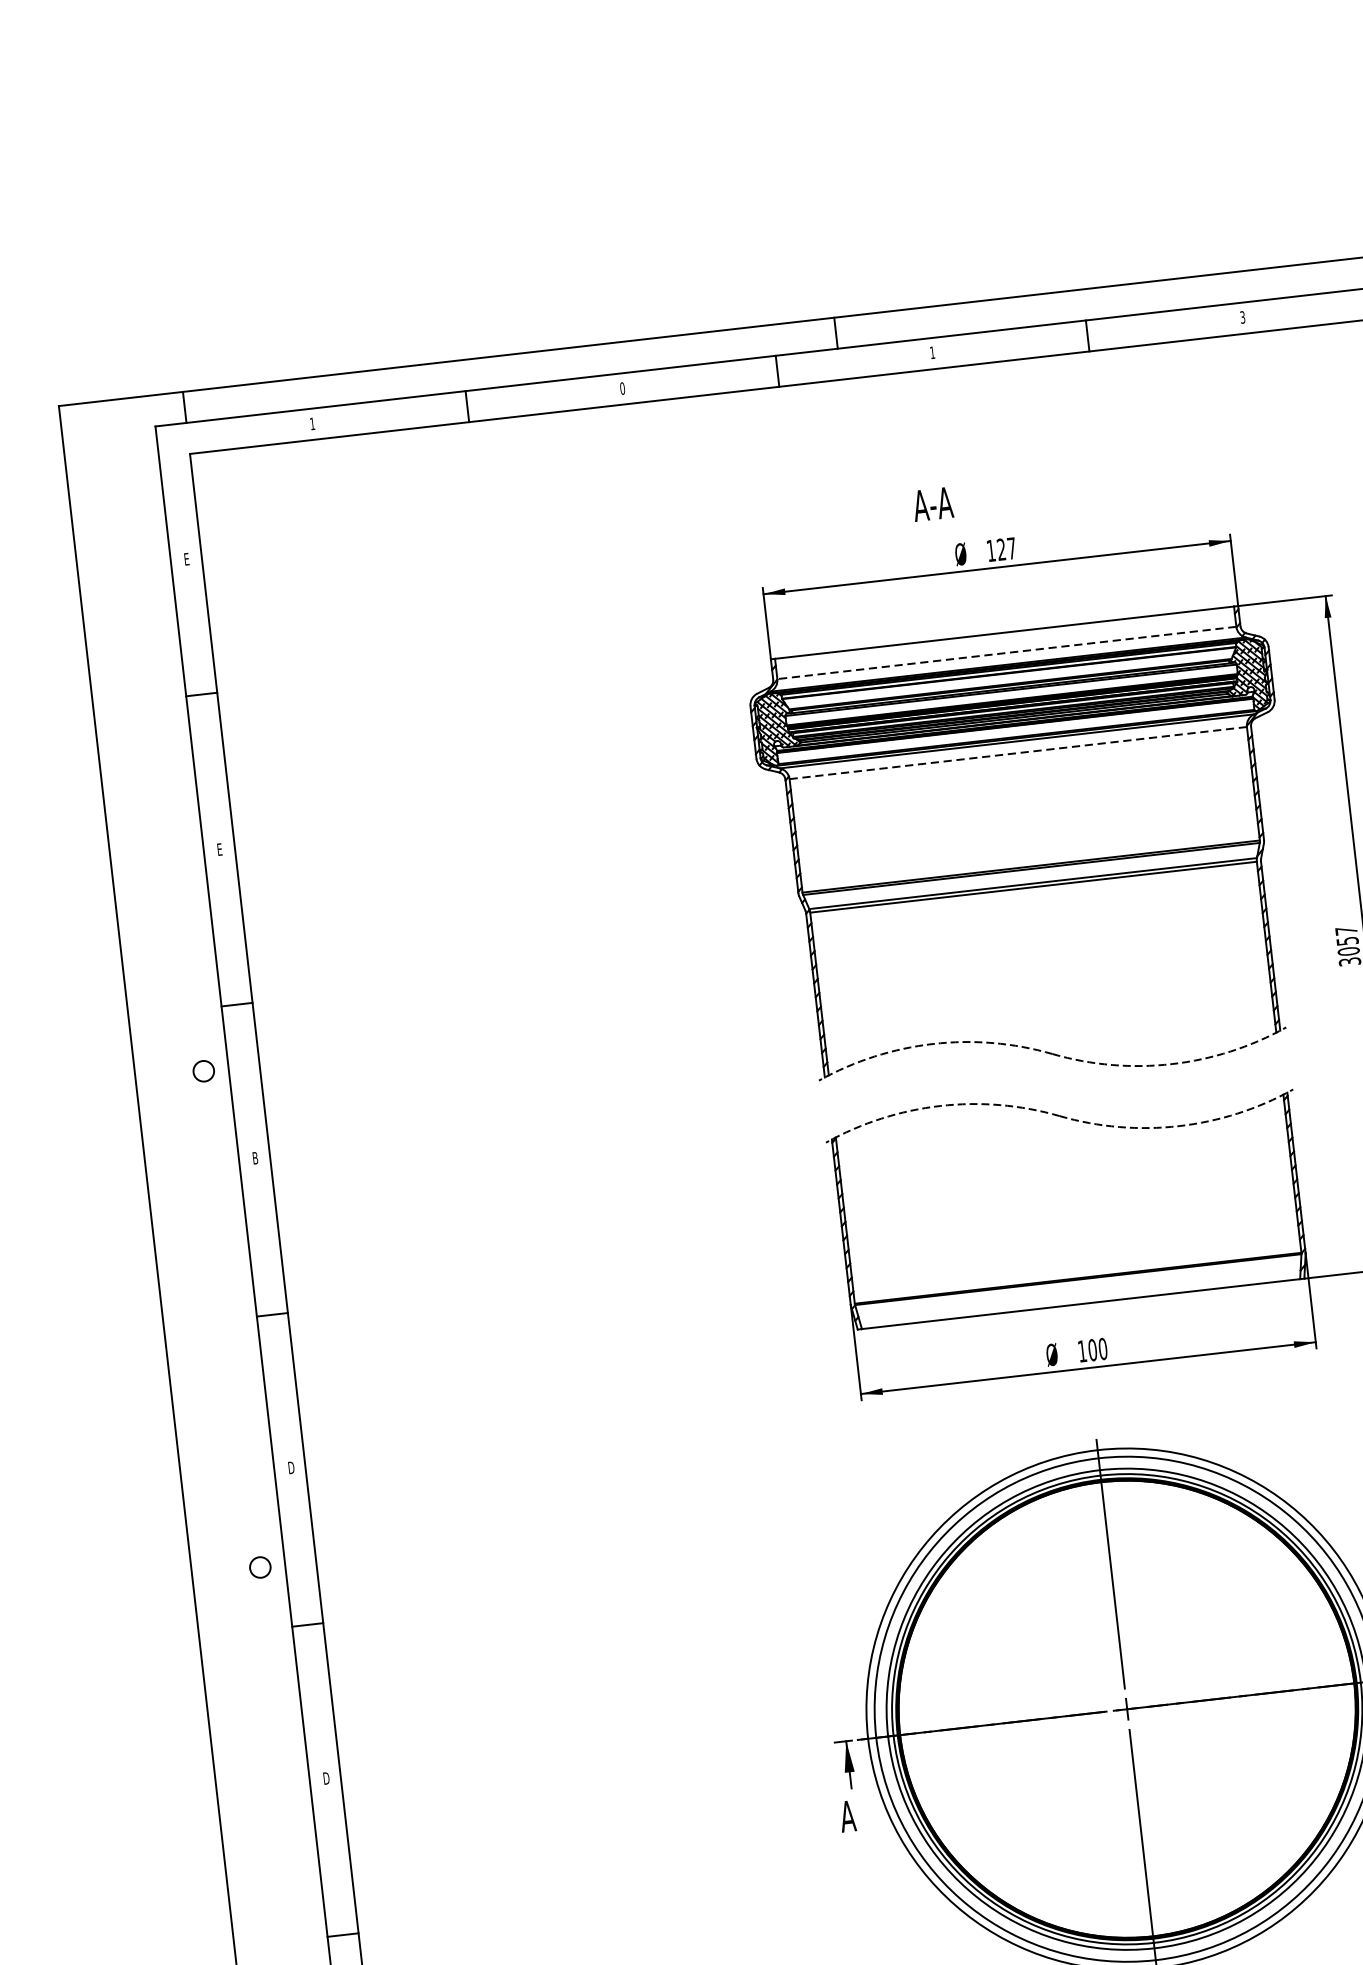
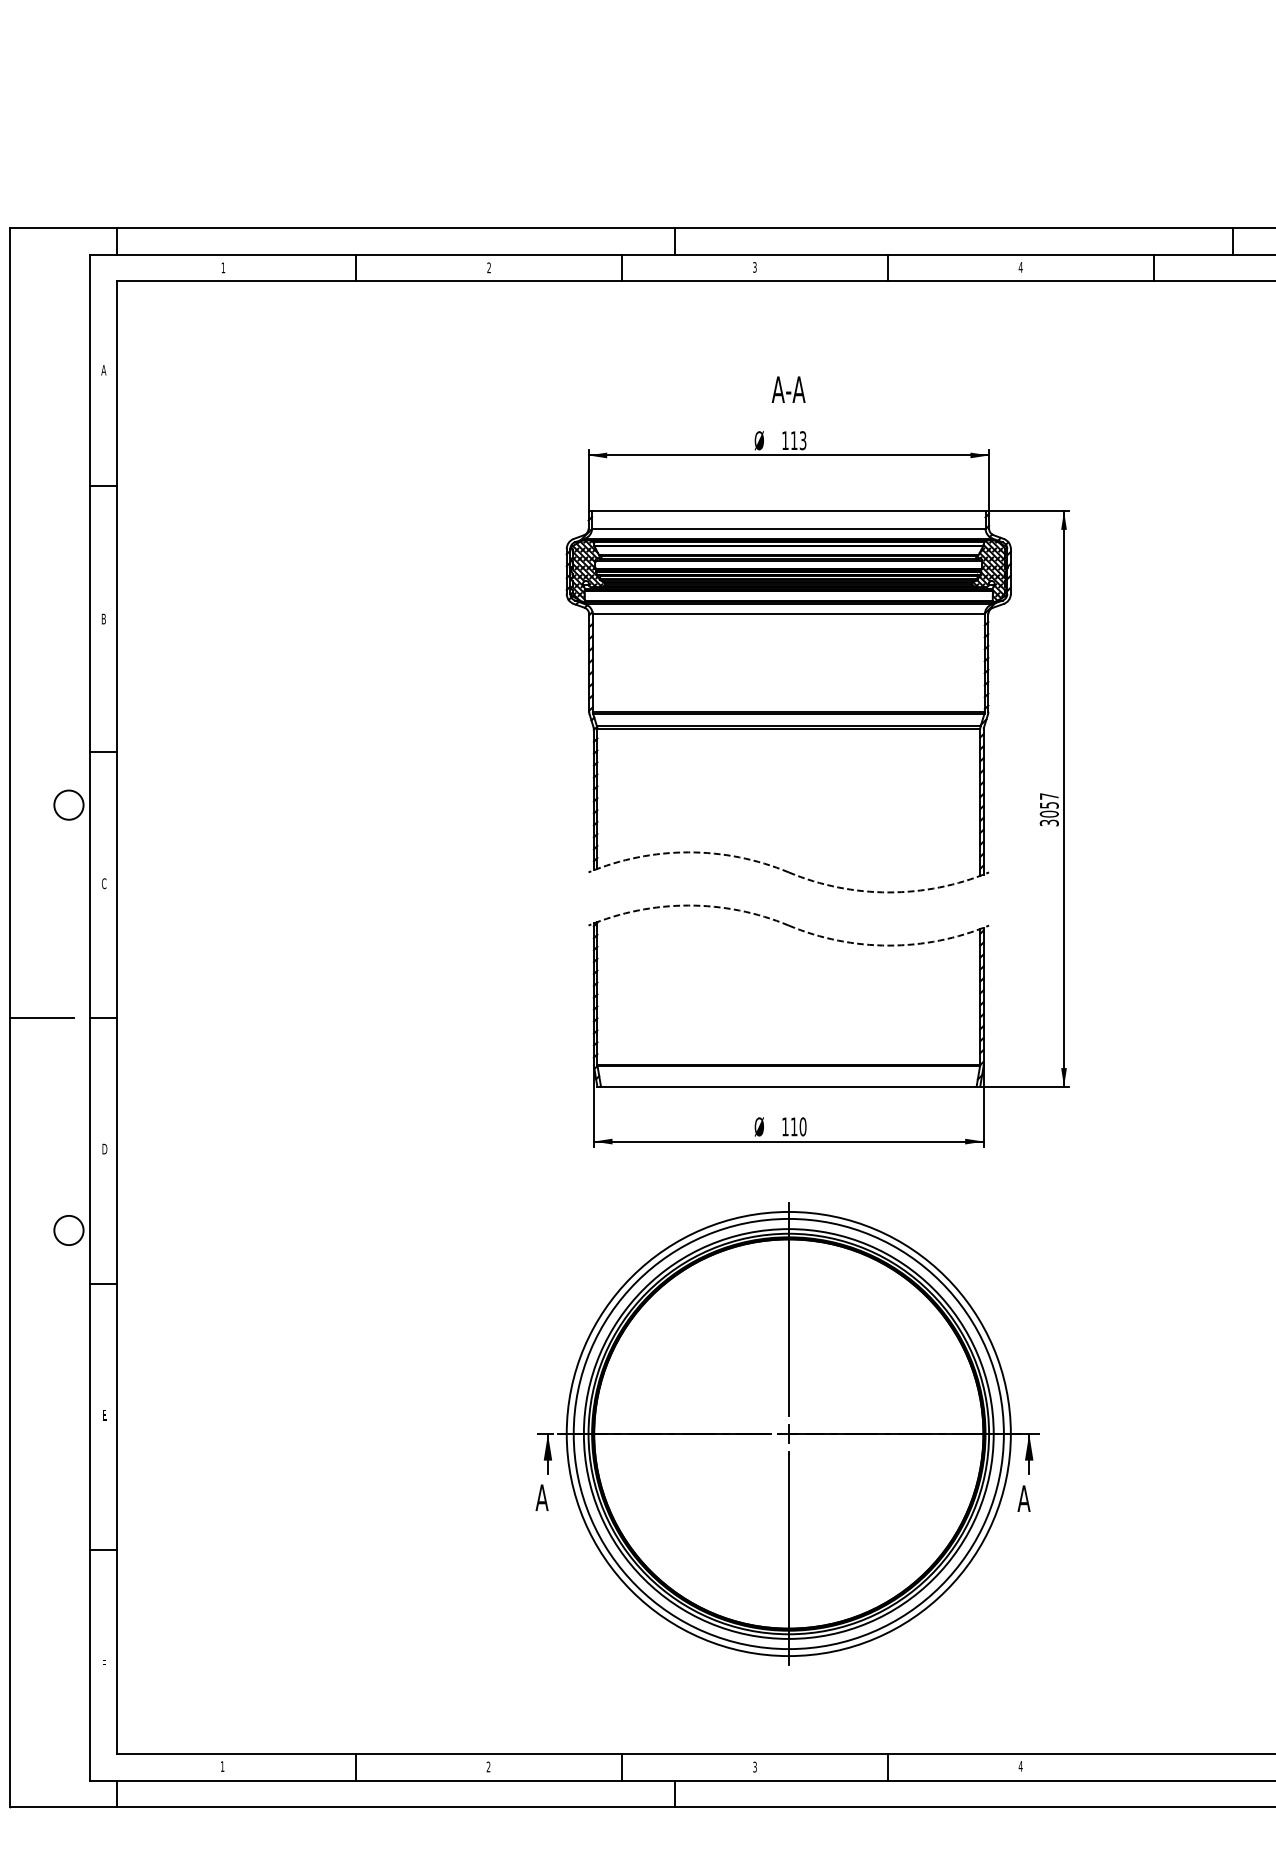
text: (1242, 317) -> (1020, 267), 3 -> 4
text: (932, 352) -> (754, 267), 1 -> 3
text: (622, 388) -> (489, 267), 0 -> 2
text: (932, 504) -> (788, 389), moved
text: (1006, 548) -> (798, 440), 127 -> 113
text: (186, 559) -> (103, 370), E -> A
line: (1006, 652) -> (788, 528), dashed -> solid
line: (1019, 753) -> (789, 614), dashed -> solid
text: (219, 848) -> (103, 618), E -> B
circle: (203, 1070) -> (68, 804), size x1.67
text: (255, 1157) -> (104, 883), B -> C
line: (201, 1322) -> (42, 1017), added
text: (1091, 1349) -> (793, 1126), 100 -> 110
circle: (259, 1567) -> (68, 1230), size x1.67
text: (326, 1778) -> (104, 1415), D -> E

